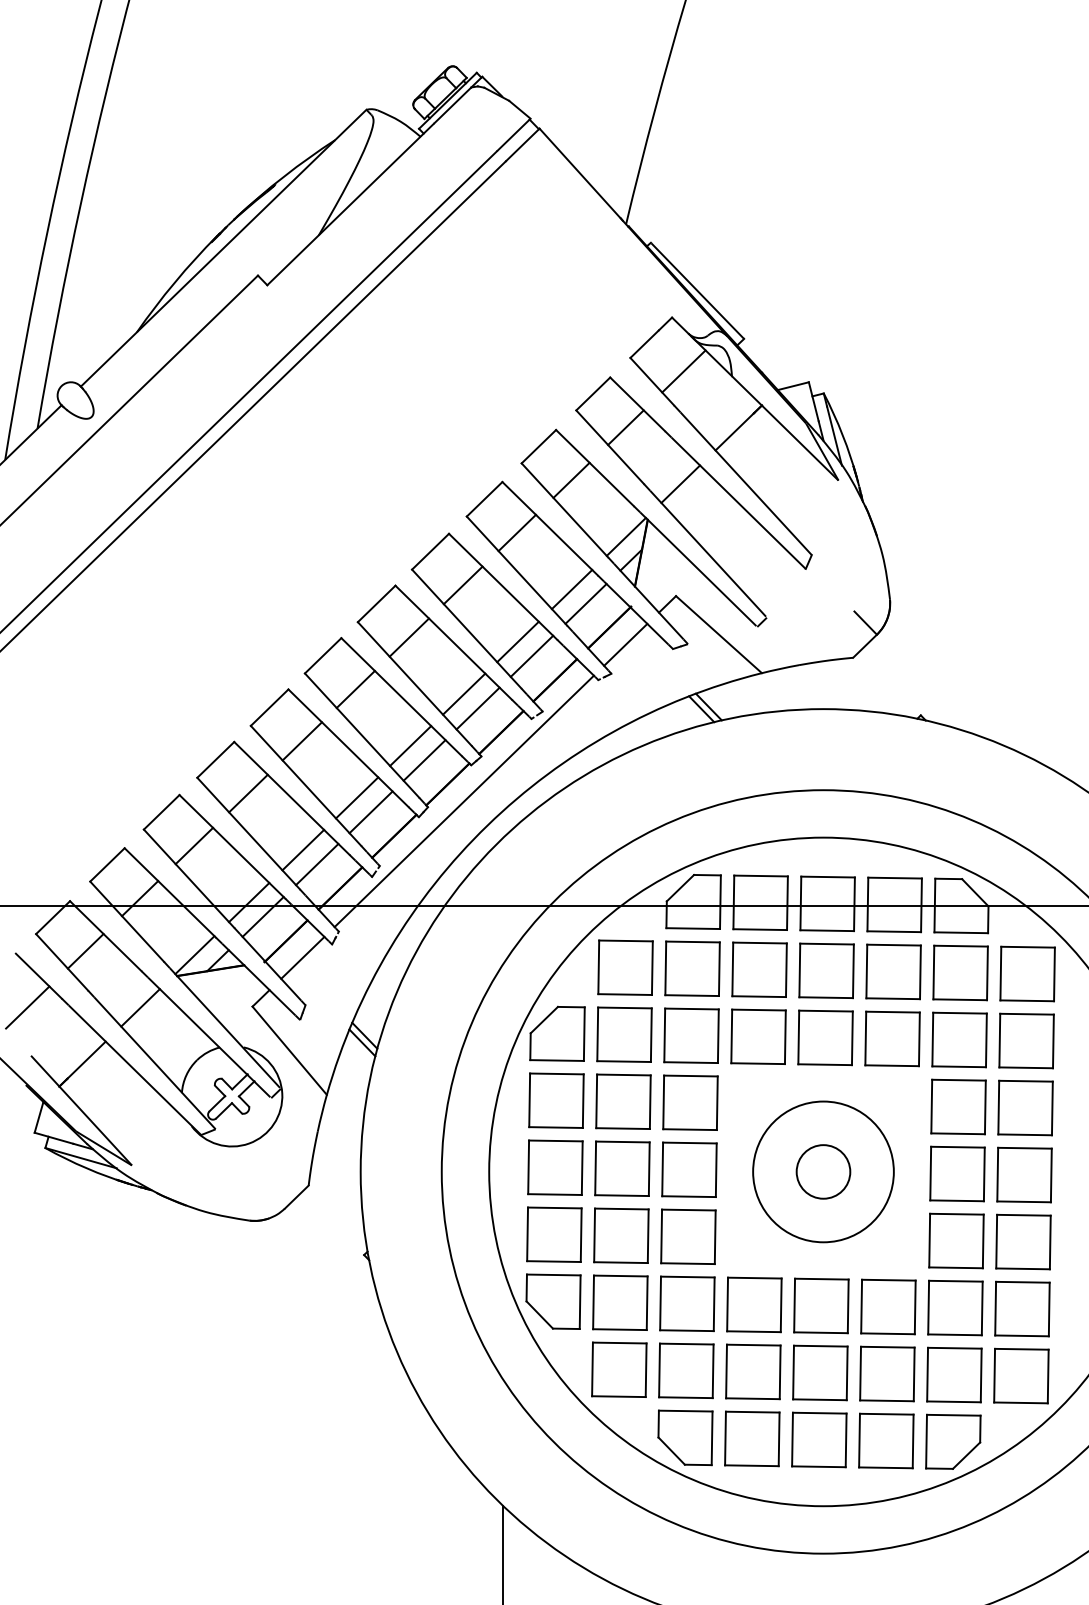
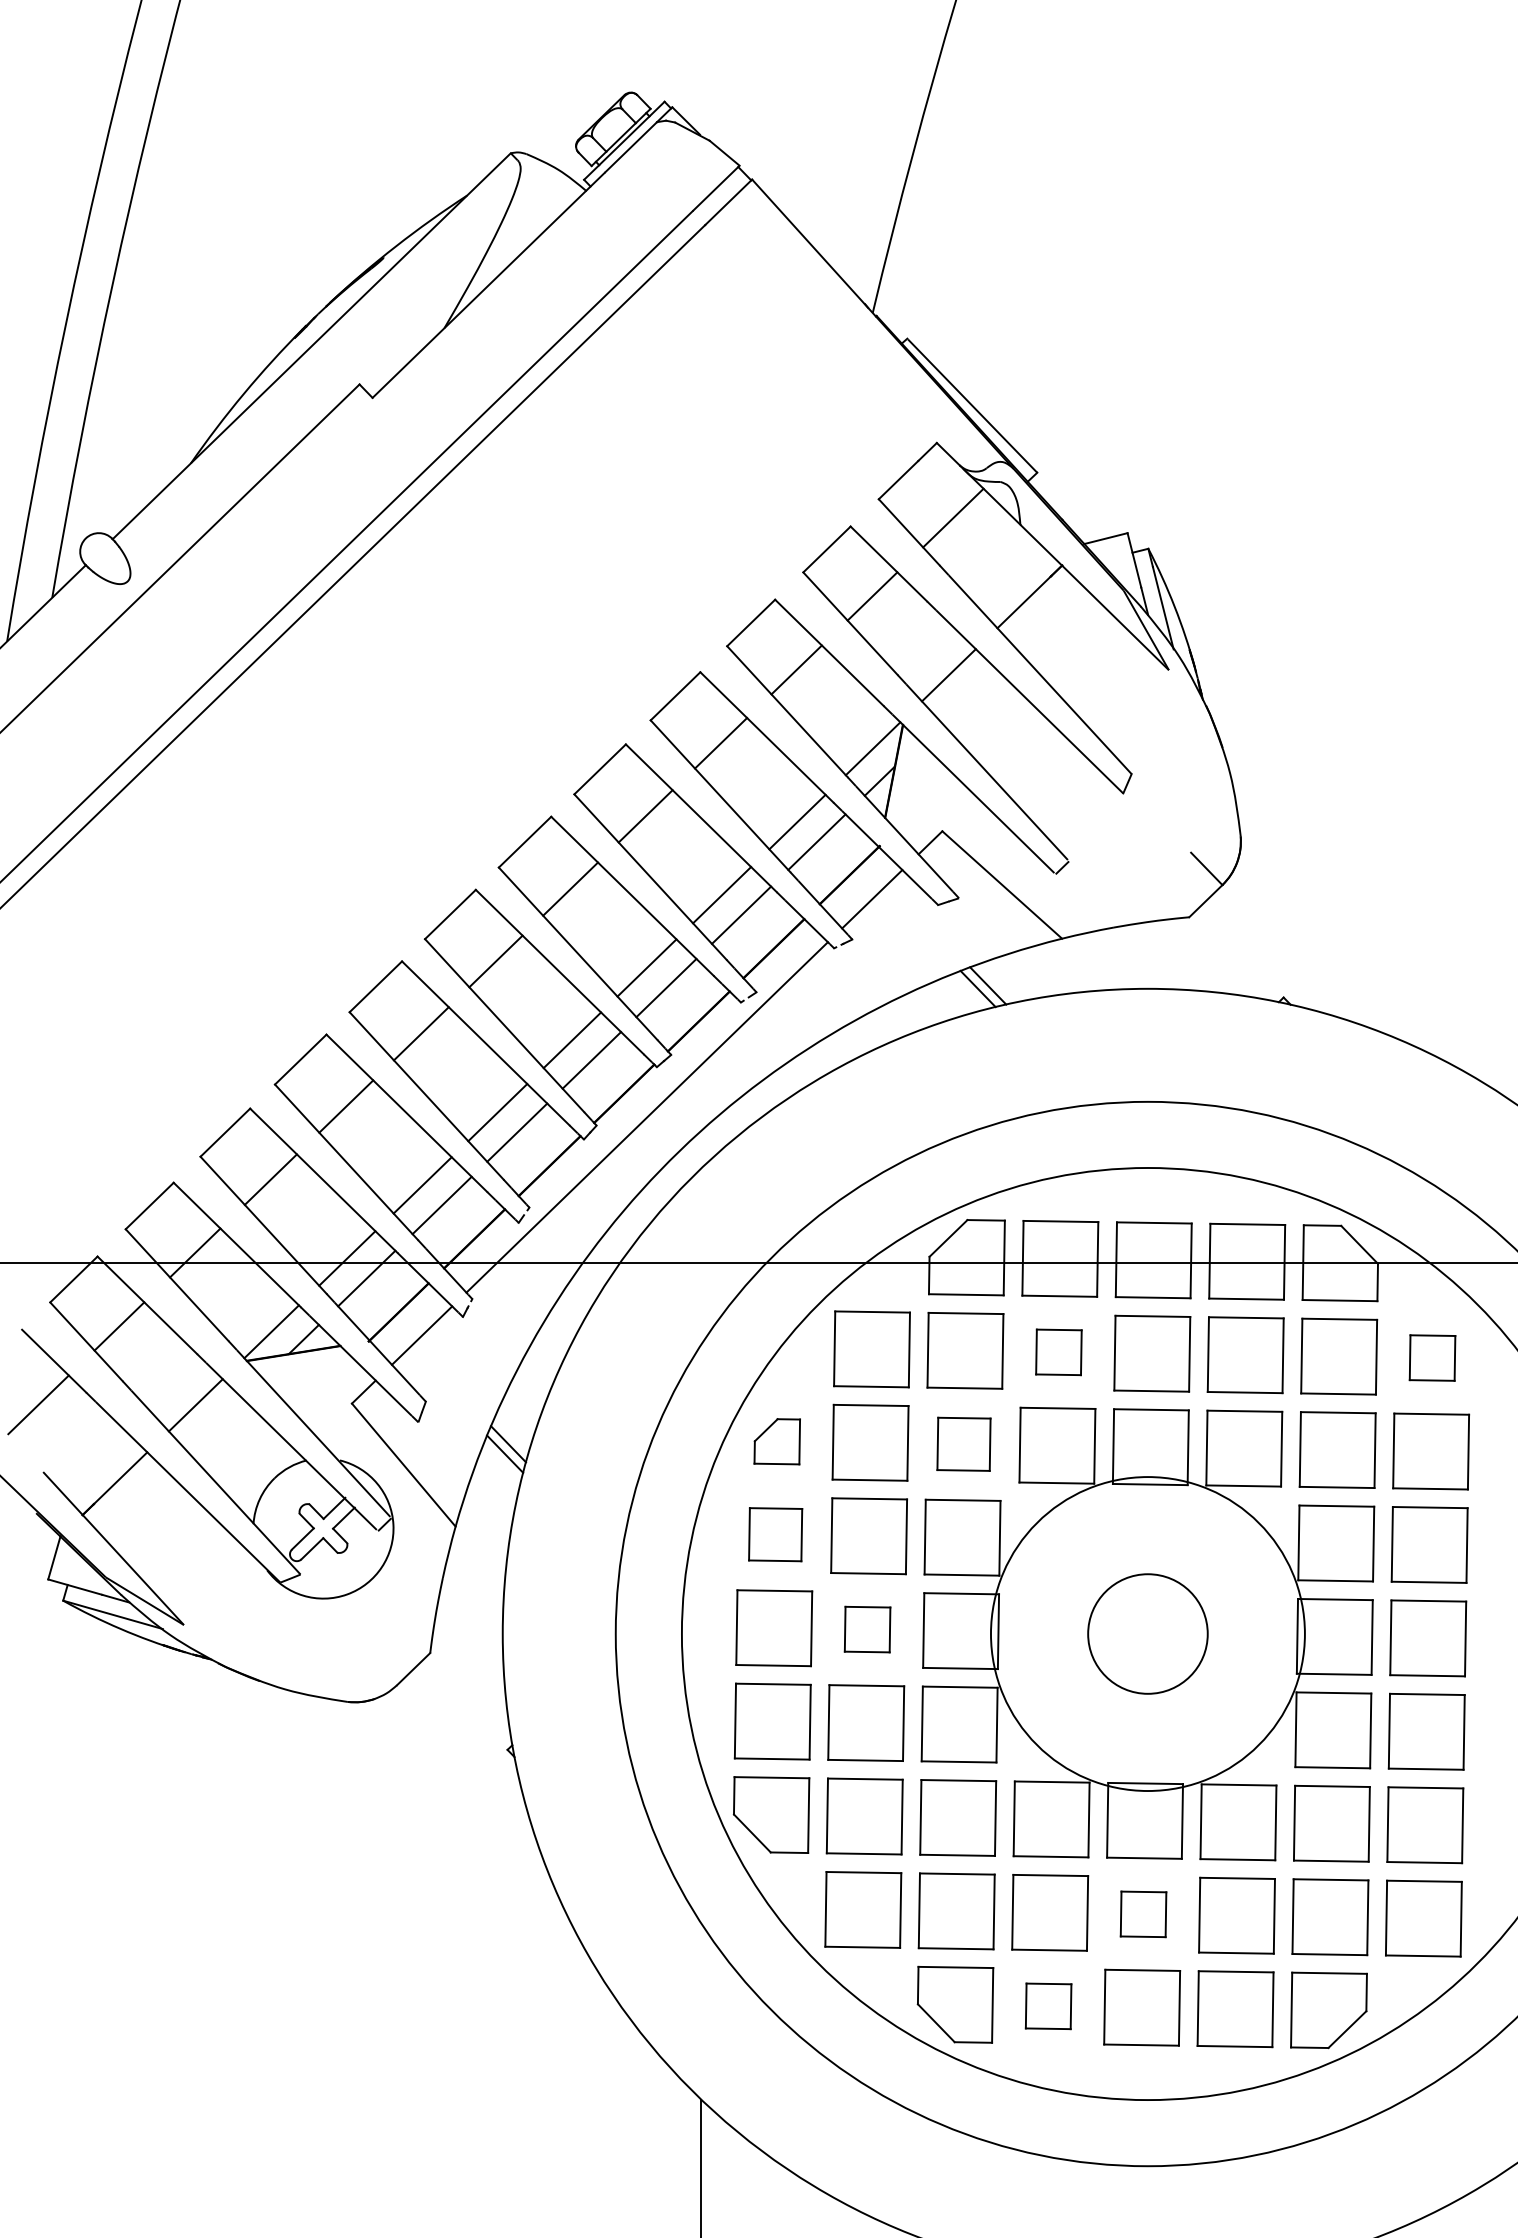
part: (759, 969) -> (1058, 1352), size x0.6
part: (1027, 973) -> (1432, 1357), size x0.6
part: (557, 1033) -> (777, 1441), size x0.6
part: (691, 1035) -> (963, 1444), size x0.7
part: (556, 1100) -> (775, 1534), size x0.7
part: (622, 1168) -> (867, 1629), size x0.6
circle: (823, 1171) -> (1147, 1633), size x1.6
circle: (823, 1171) -> (1147, 1633), size x1.6
part: (820, 1373) -> (1143, 1914), size x0.6
part: (752, 1439) -> (1048, 2006), size x0.6

